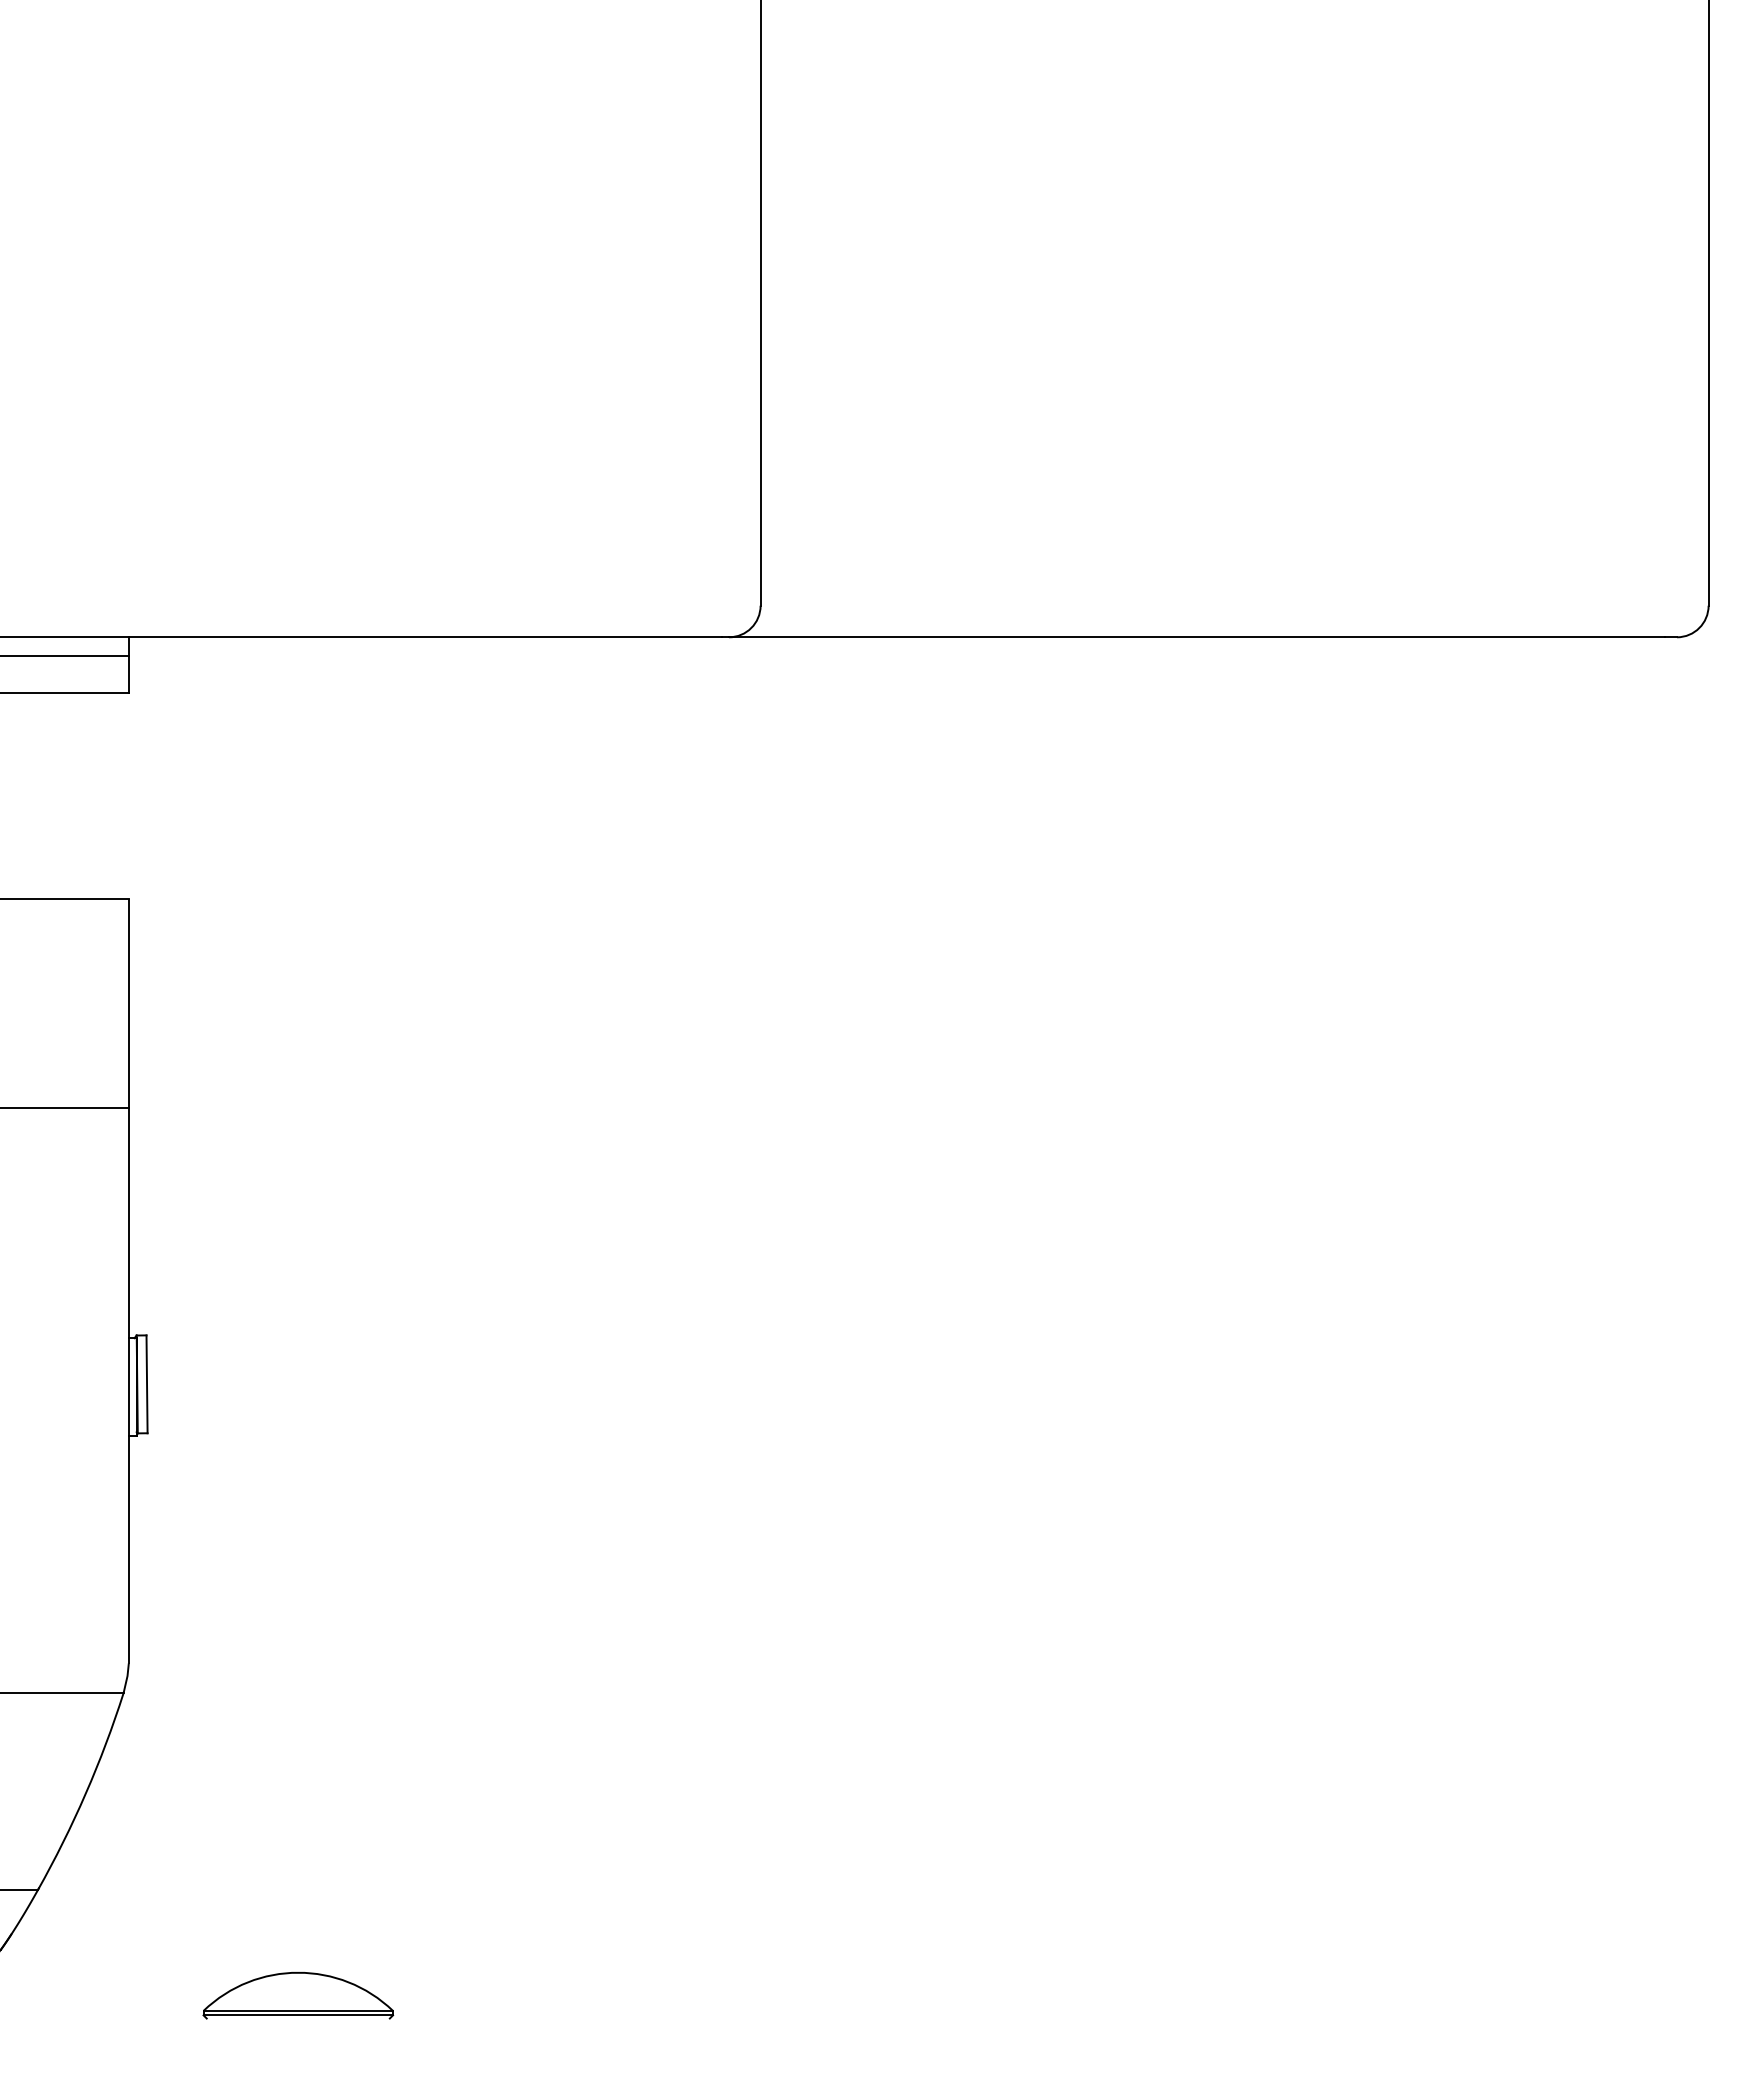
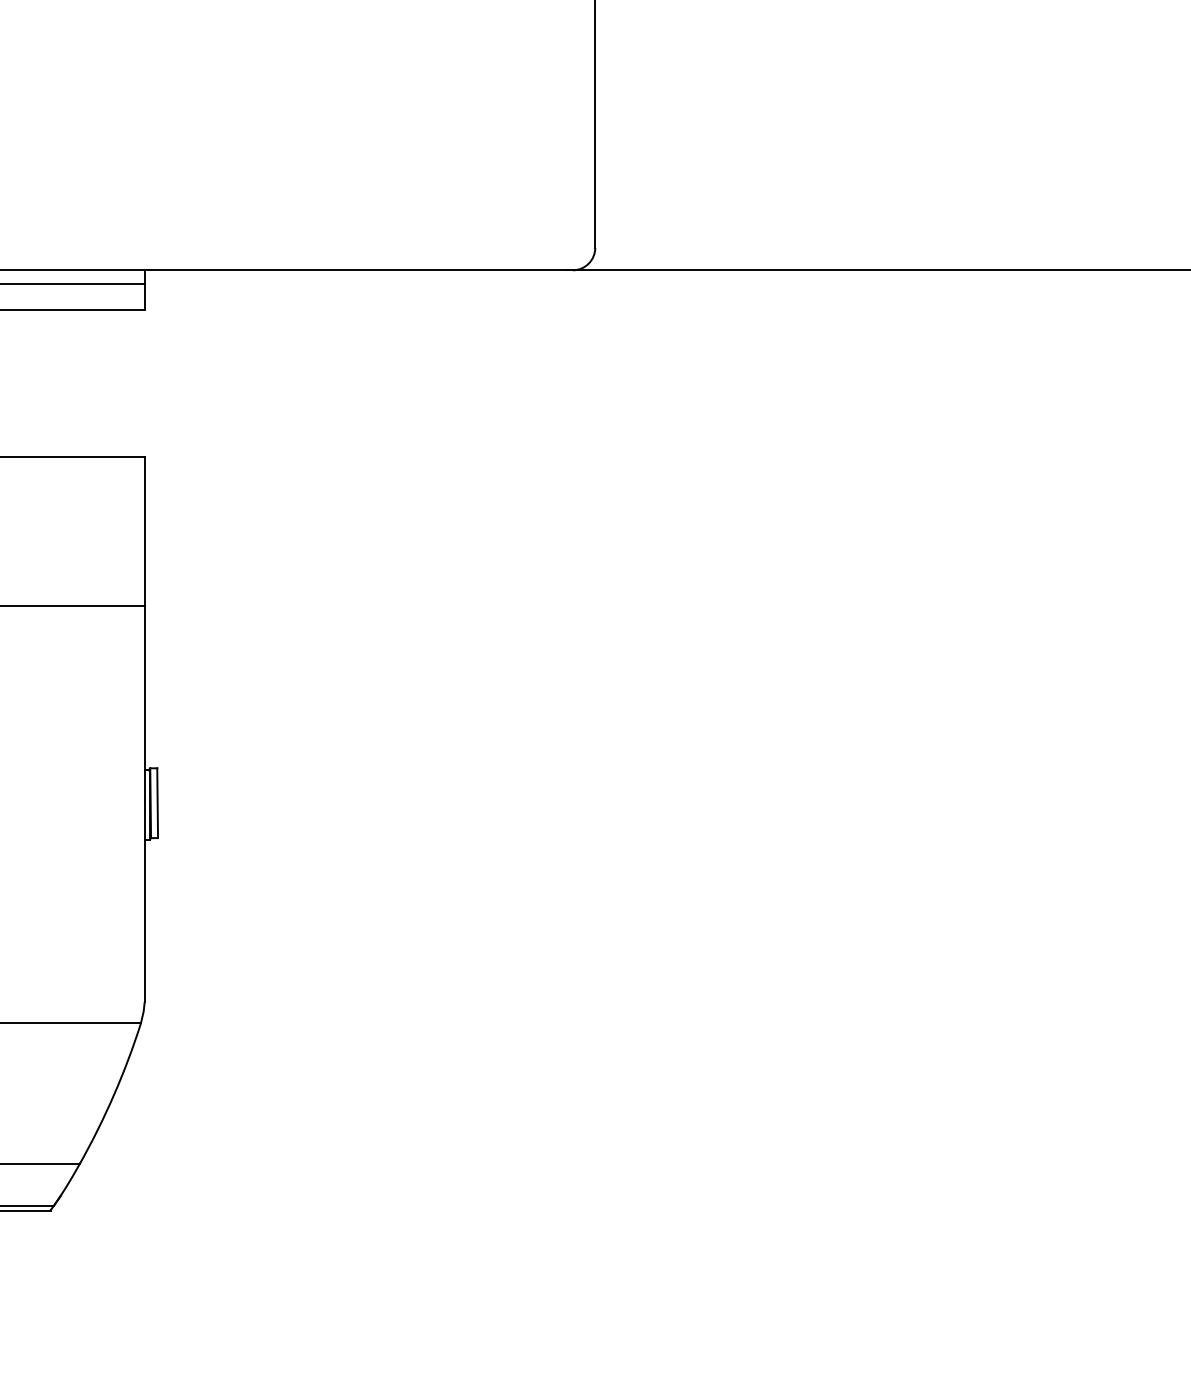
part: (298, 1995) -> (265, 1239), removed

